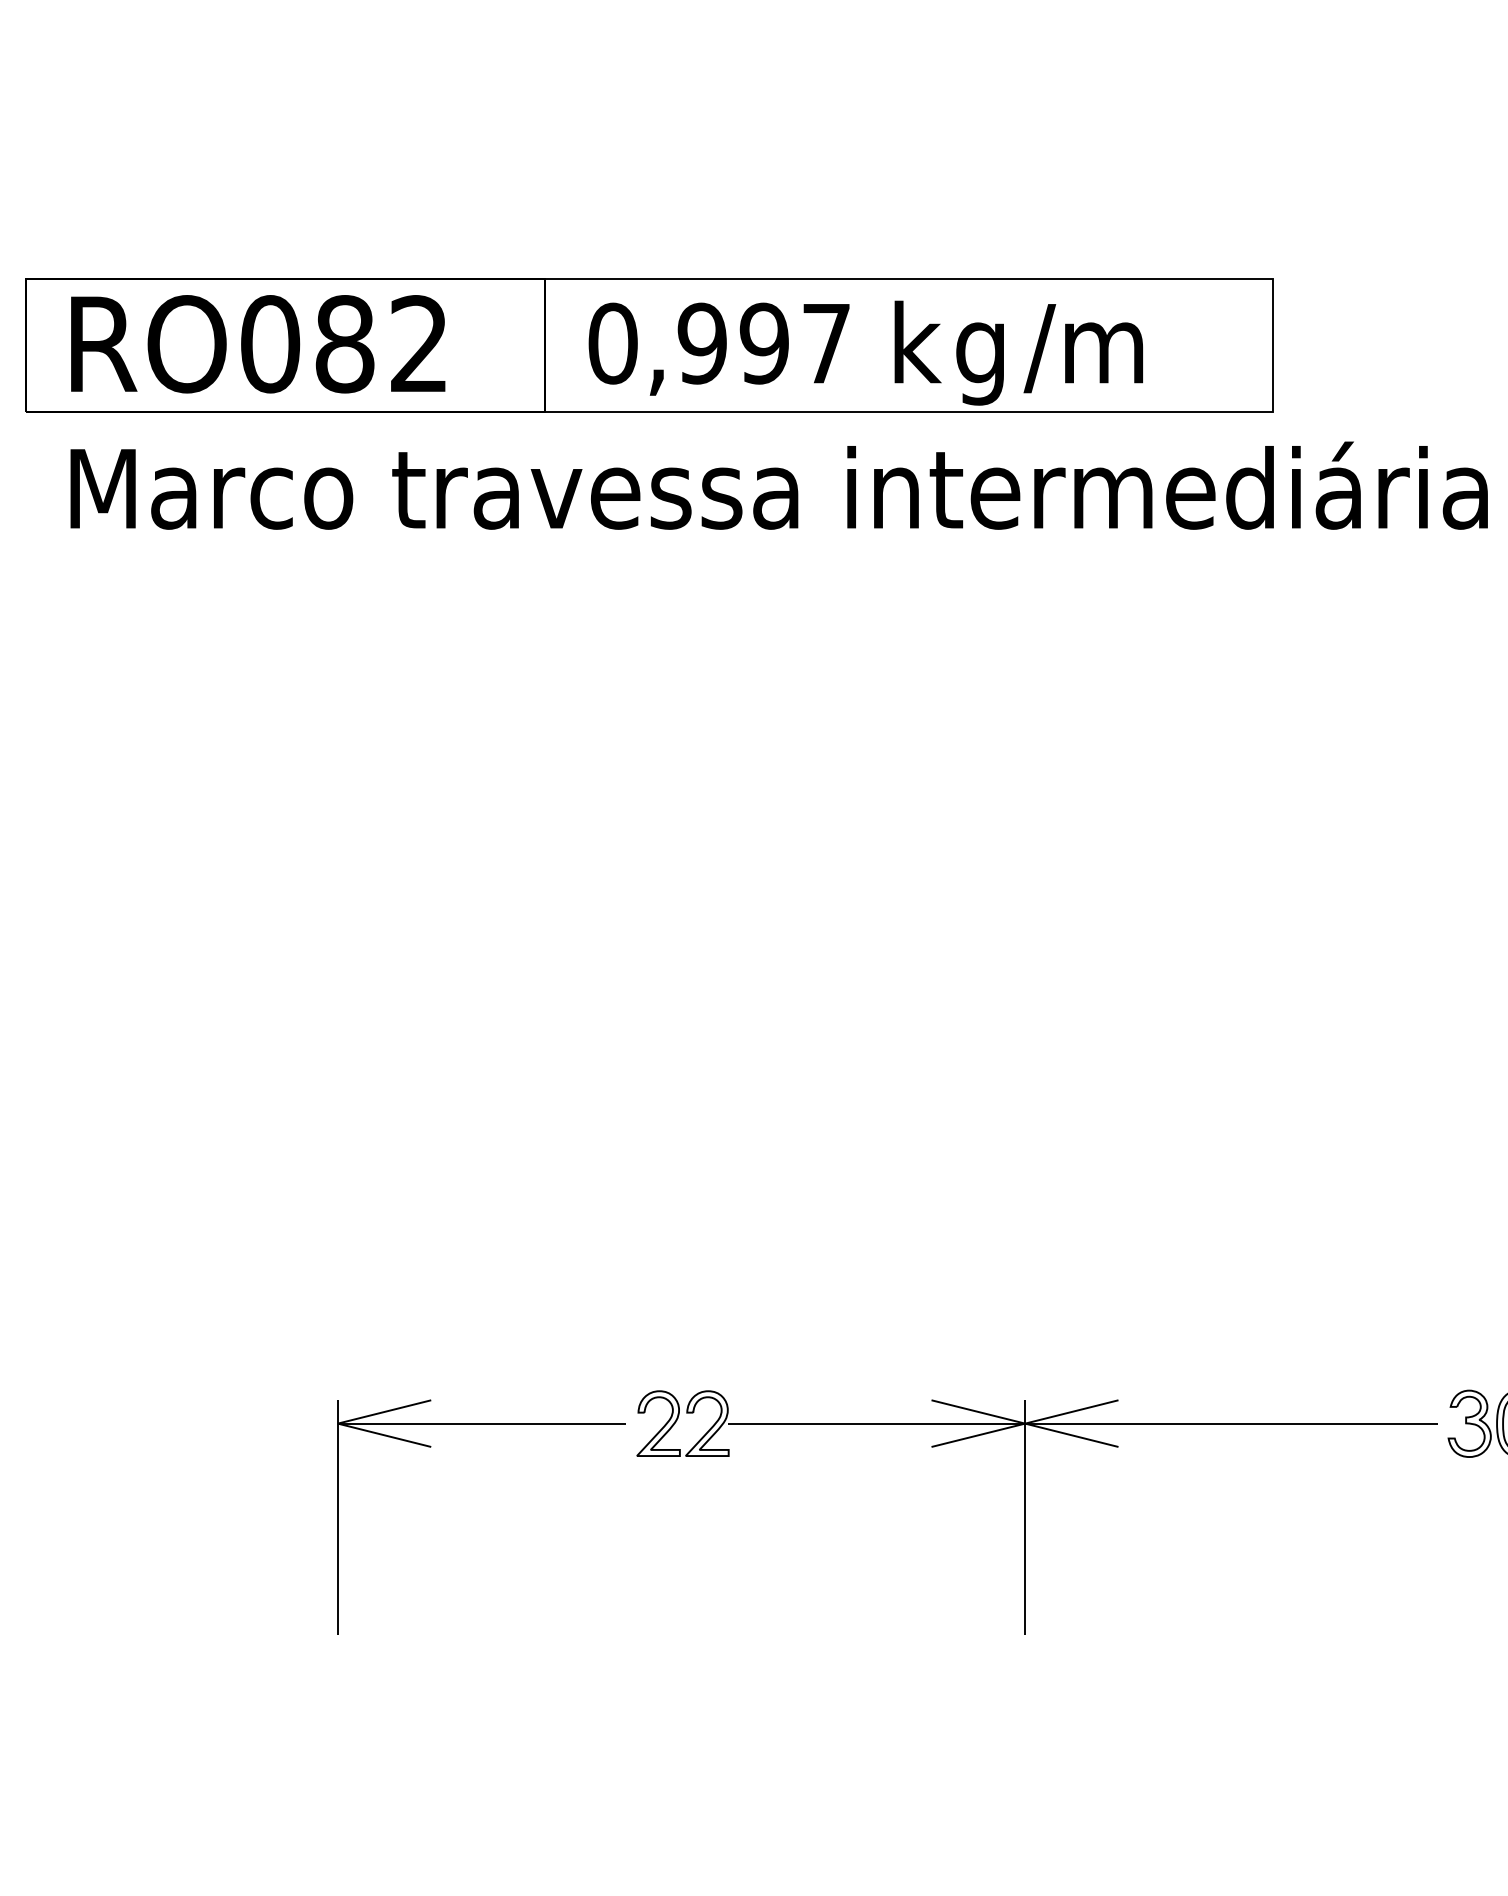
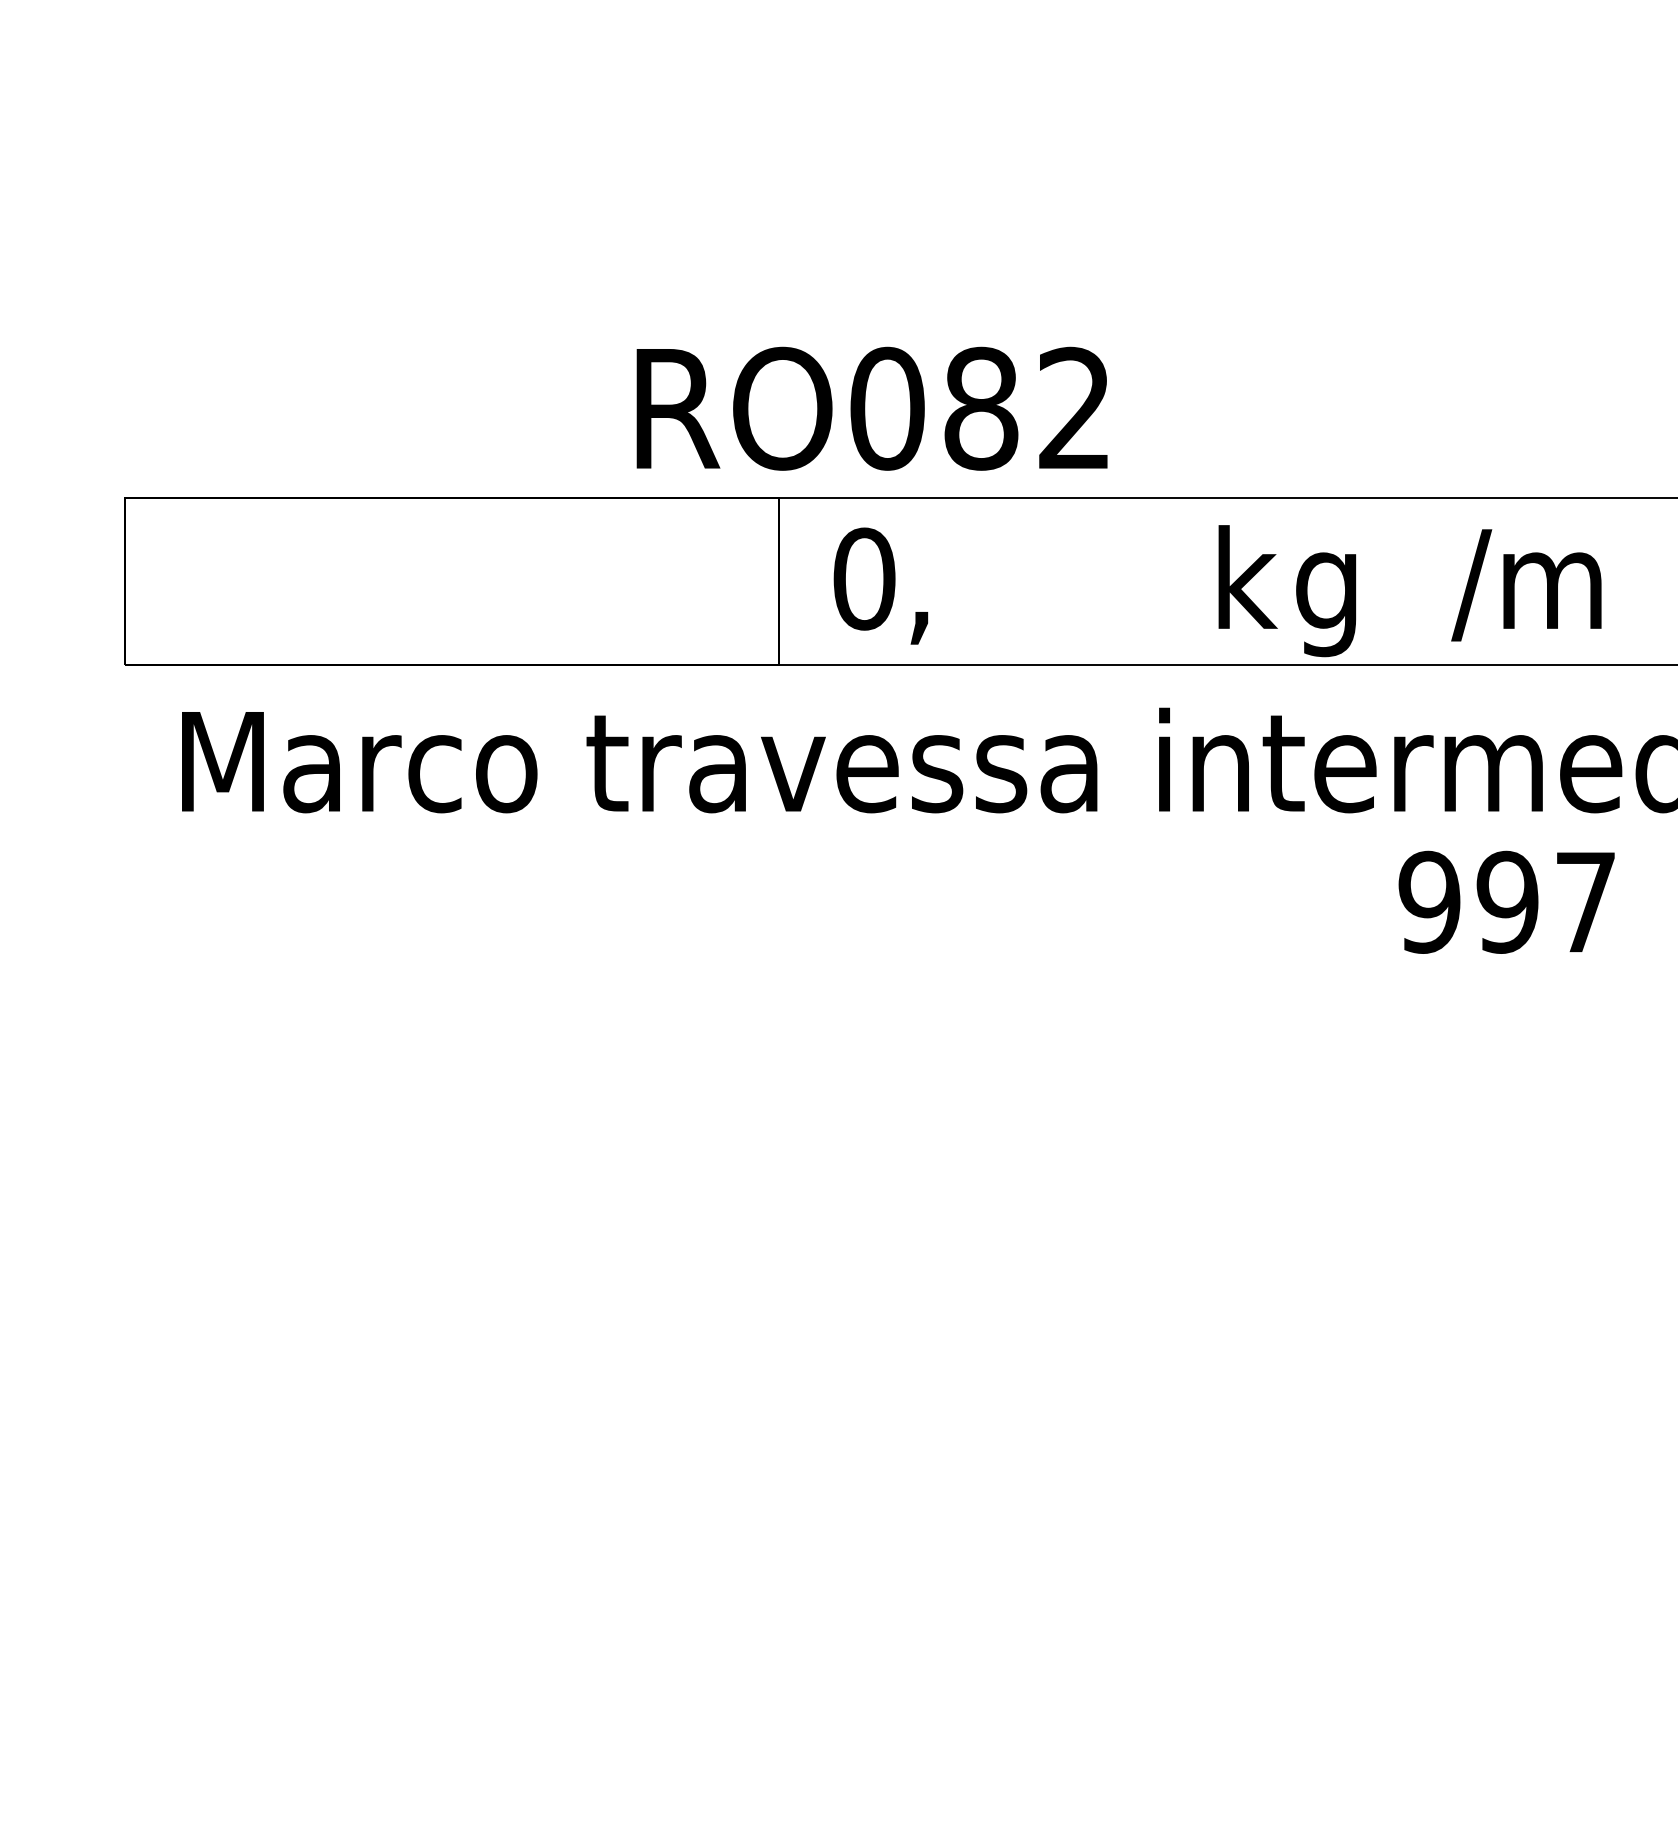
text: (763, 343) -> (1506, 902), moved
text: (258, 344) -> (872, 409), moved
text: (1082, 348) -> (1525, 585), moved

